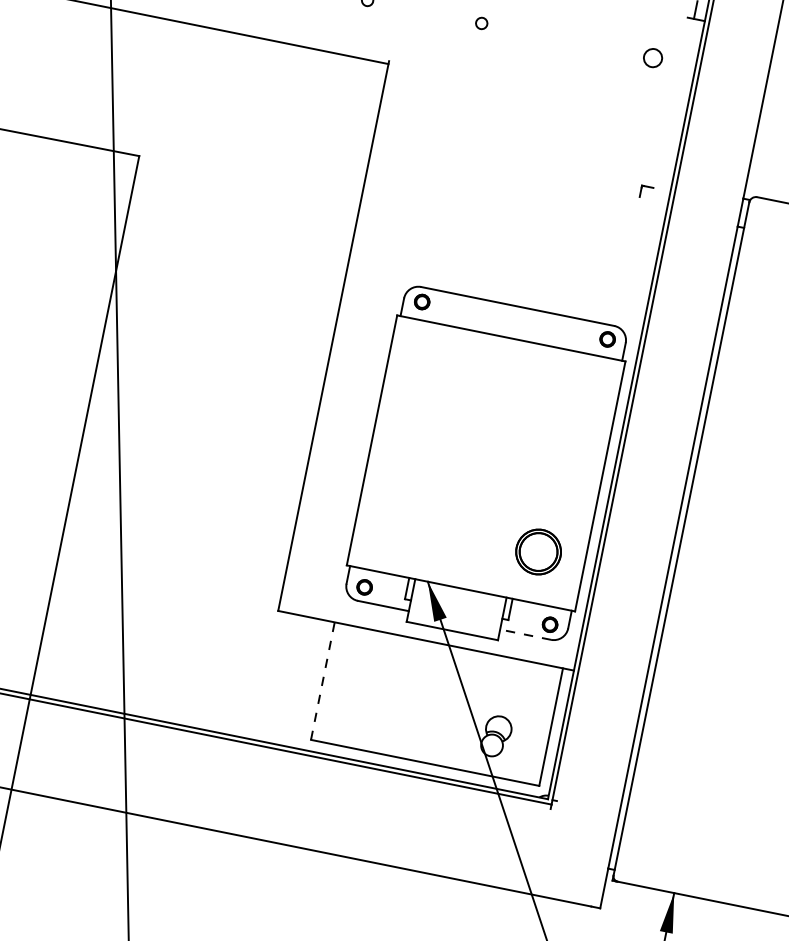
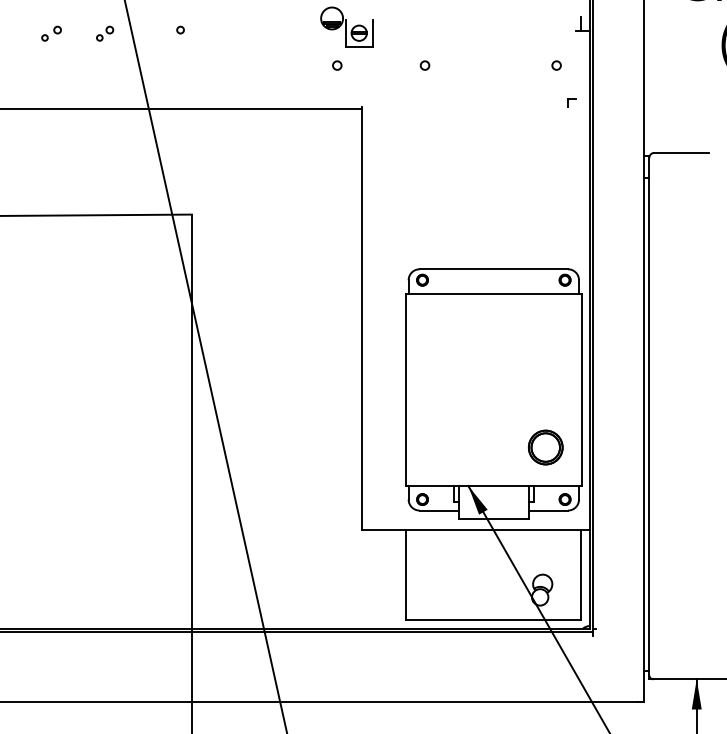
circle: (652, 57) -> (556, 65), size x0.62
part: (646, 191) -> (571, 102), moved
line: (525, 634) -> (548, 510), dashed -> solid
line: (322, 680) -> (405, 574), dashed -> solid

